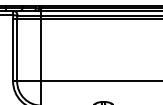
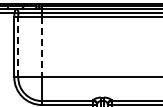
line: (17, 49) -> (18, 46), solid -> dashed
line: (41, 50) -> (41, 47), solid -> dashed

